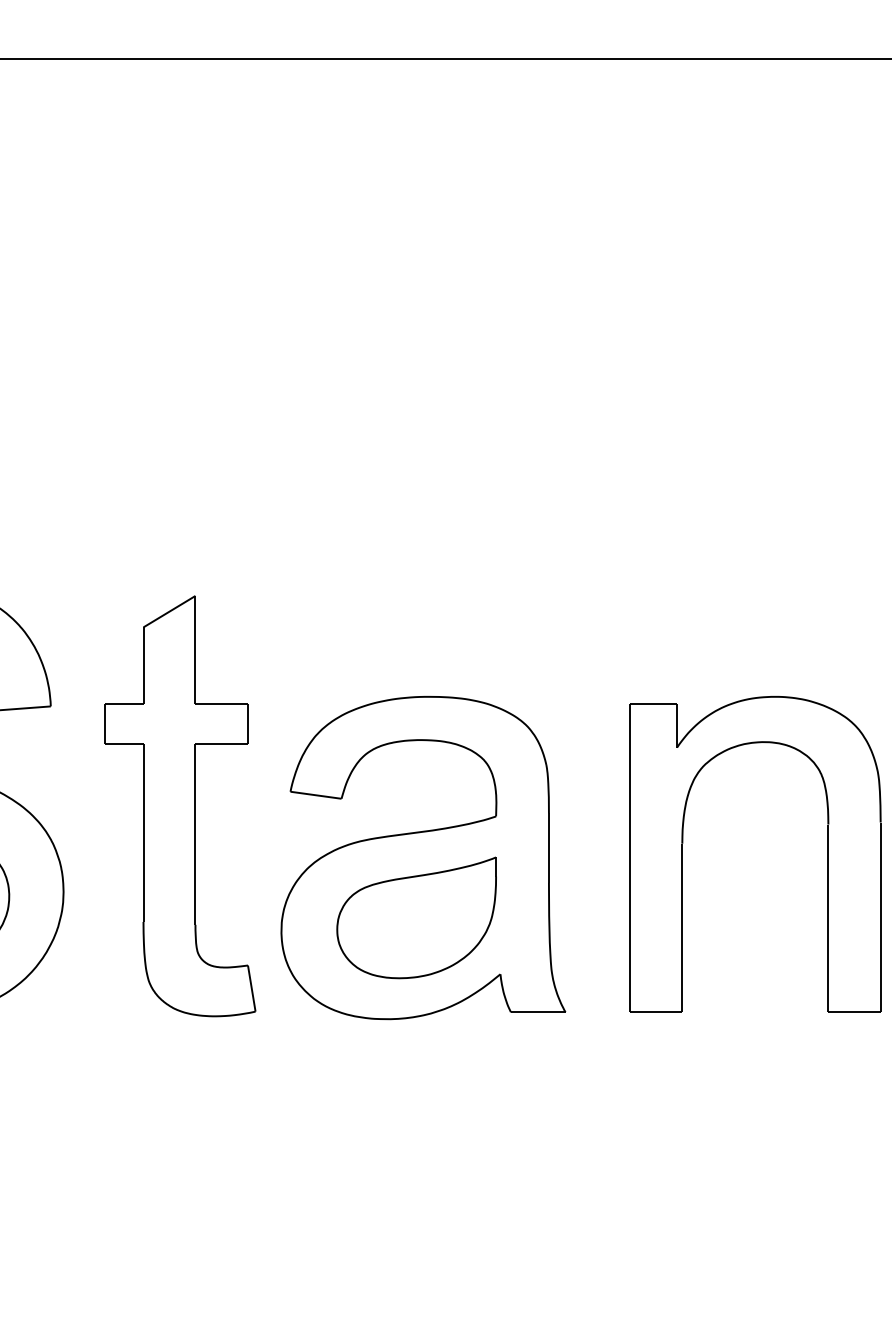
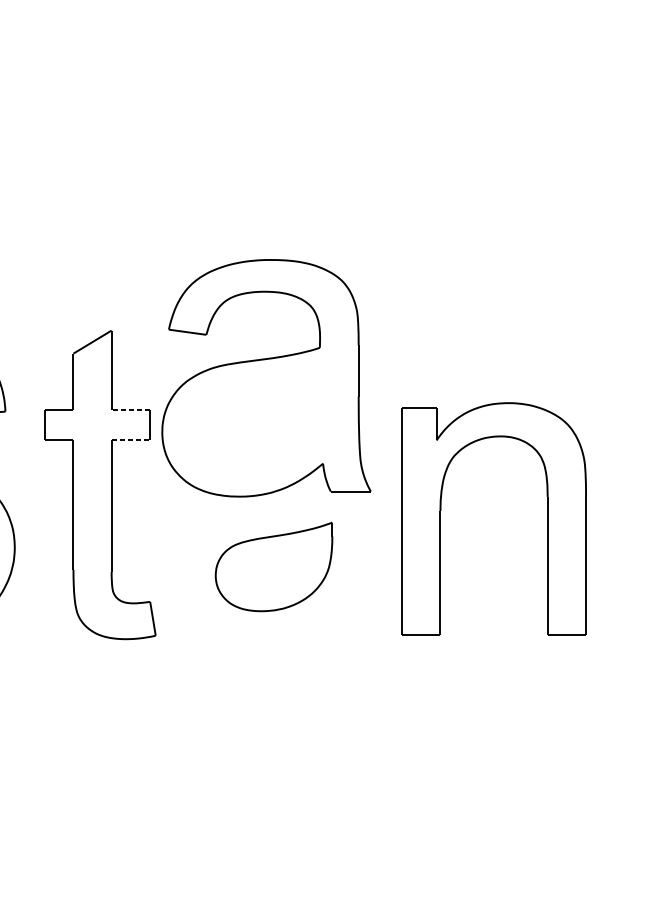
line: (221, 703) -> (130, 409), solid -> dashed
line: (222, 744) -> (131, 439), solid -> dashed
part: (827, 854) -> (547, 518), moved
part: (423, 858) -> (266, 378), moved

